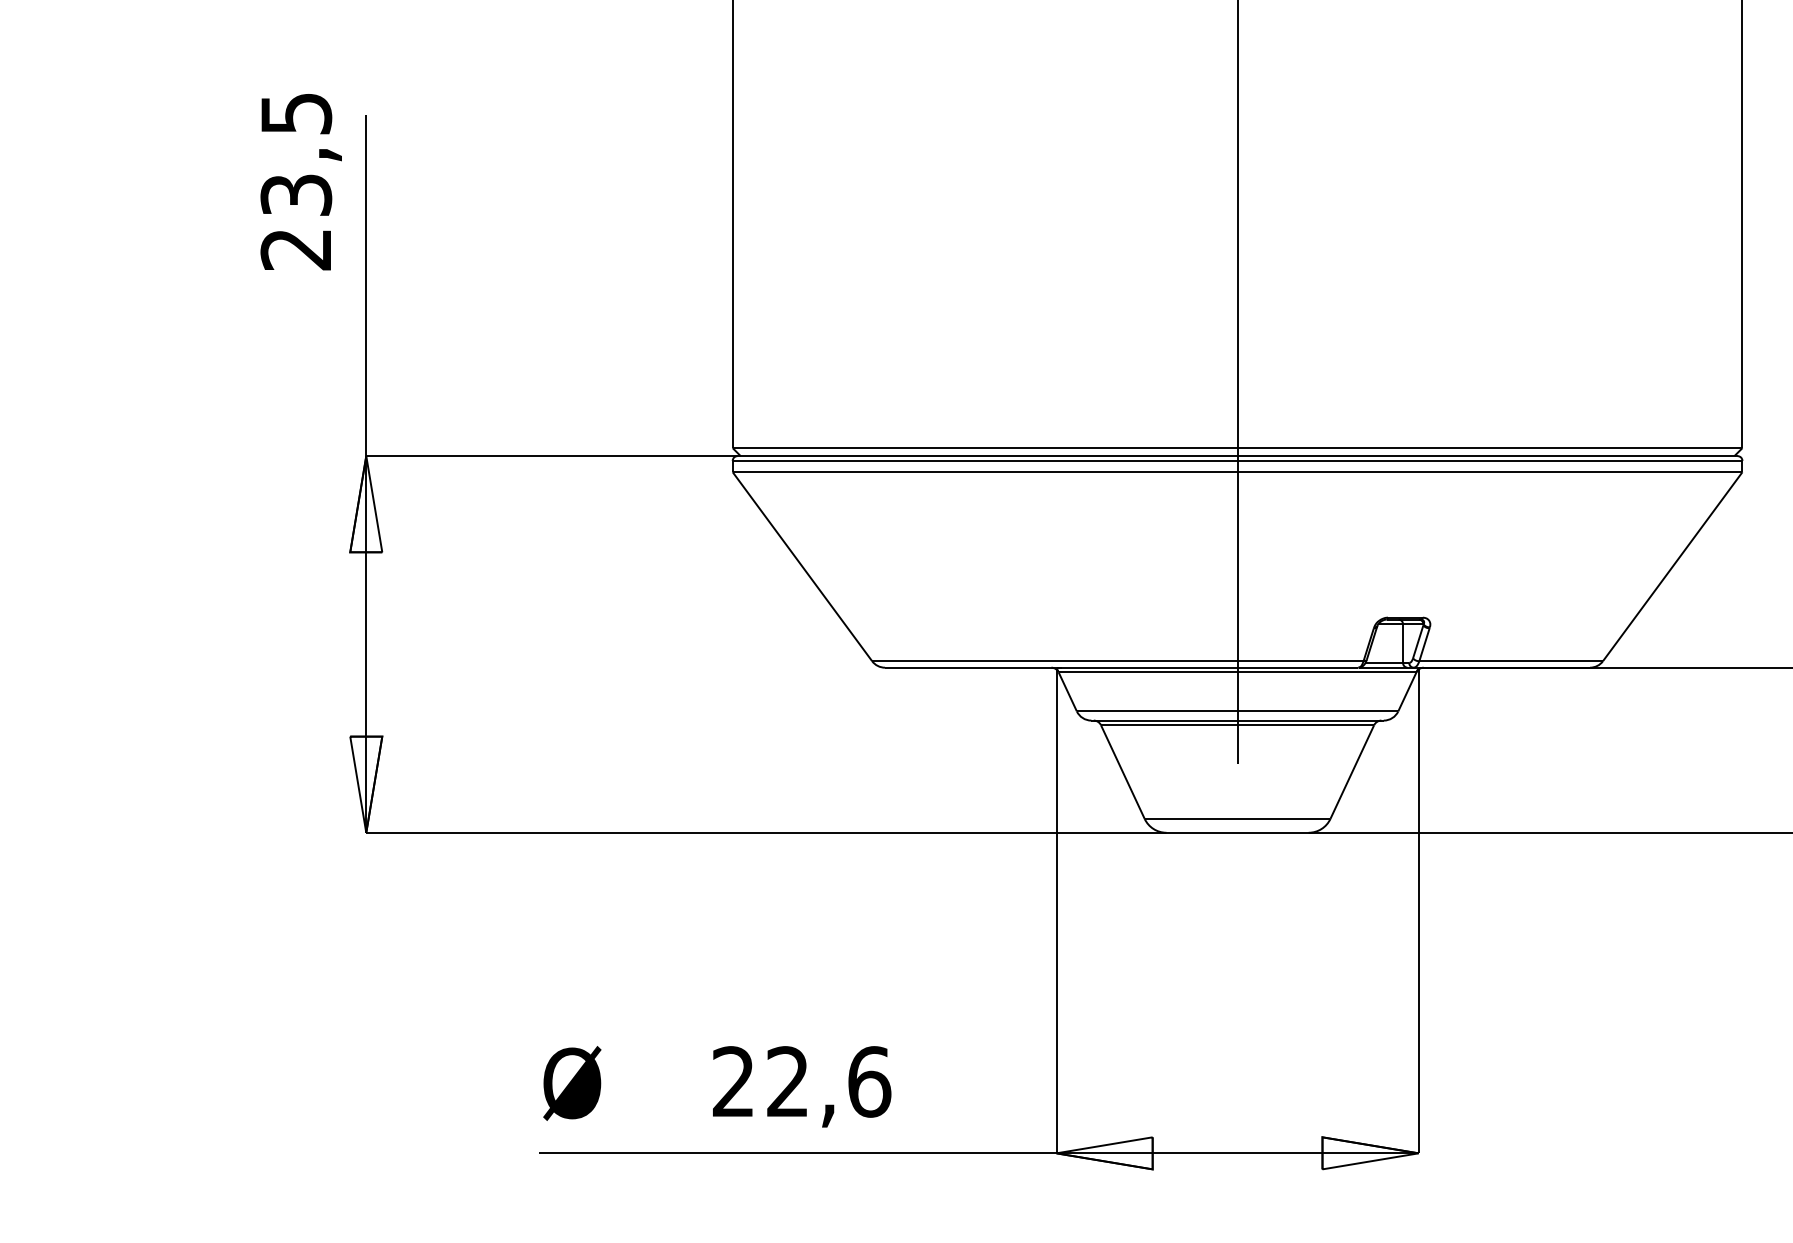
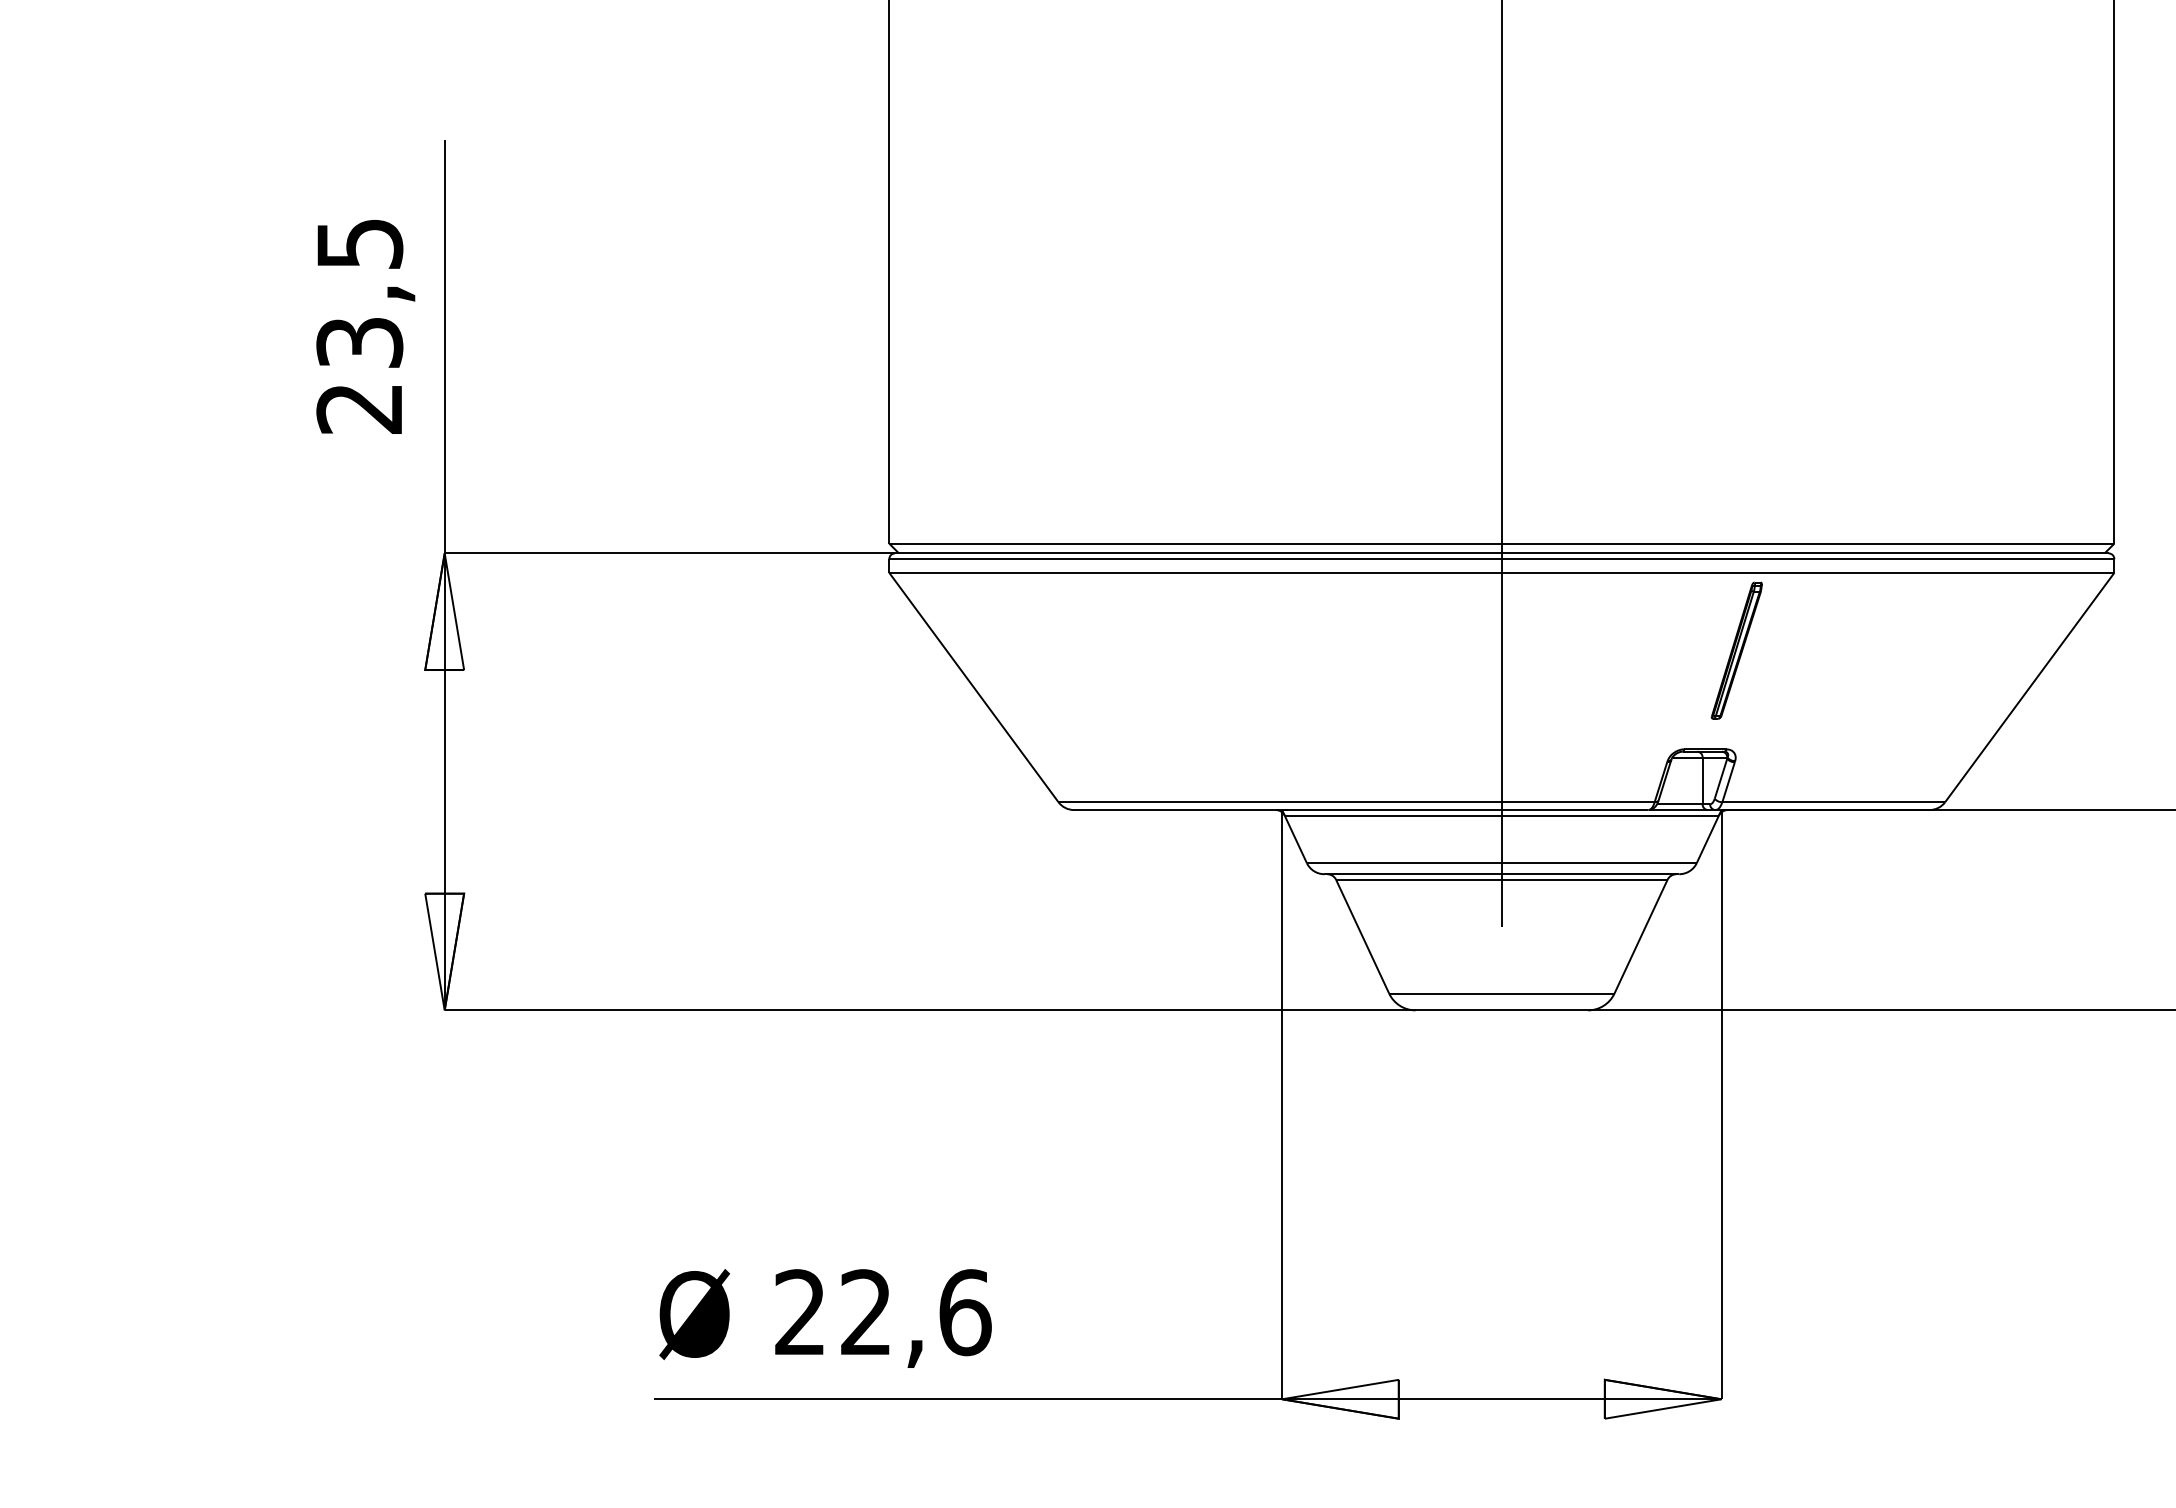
text: (301, 181) -> (365, 326), moved
part: (1430, 536) -> (1736, 650), added
text: (802, 1086) -> (883, 1318), moved

